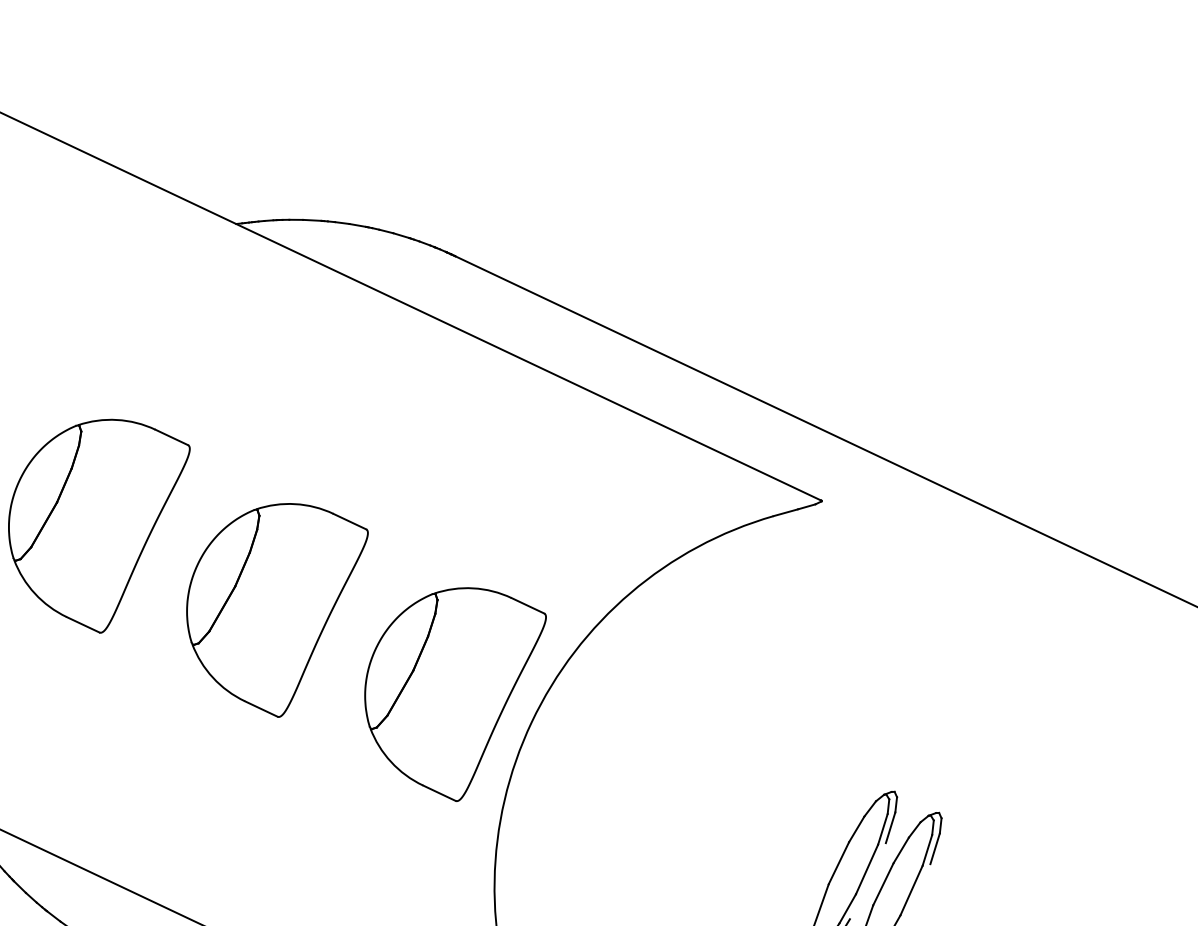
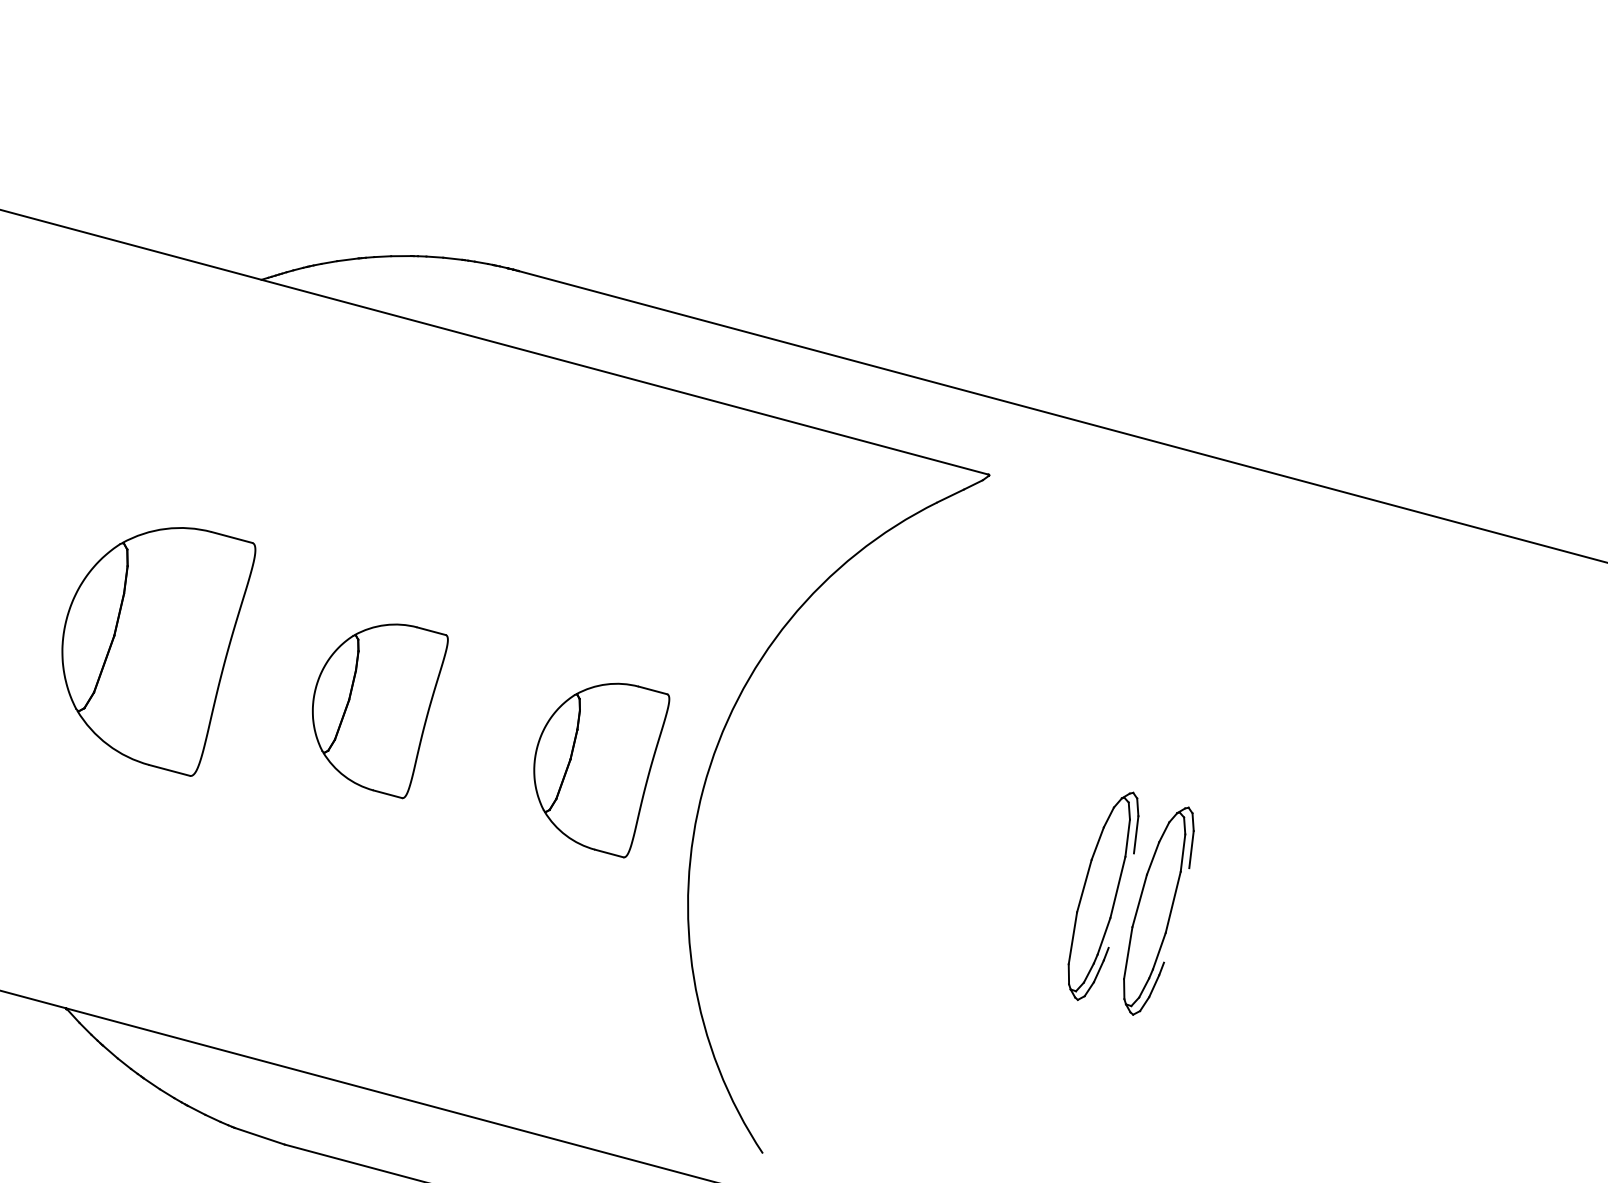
part: (270, 607) -> (380, 711), size x0.7
part: (448, 691) -> (601, 770), size x0.7

